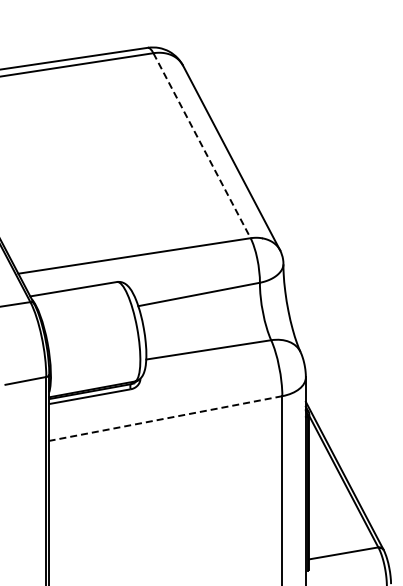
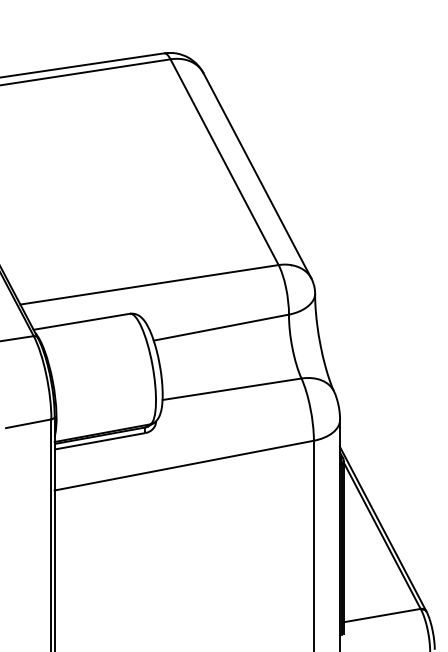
line: (202, 146) -> (225, 163), dashed -> solid
line: (165, 418) -> (183, 465), dashed -> solid

